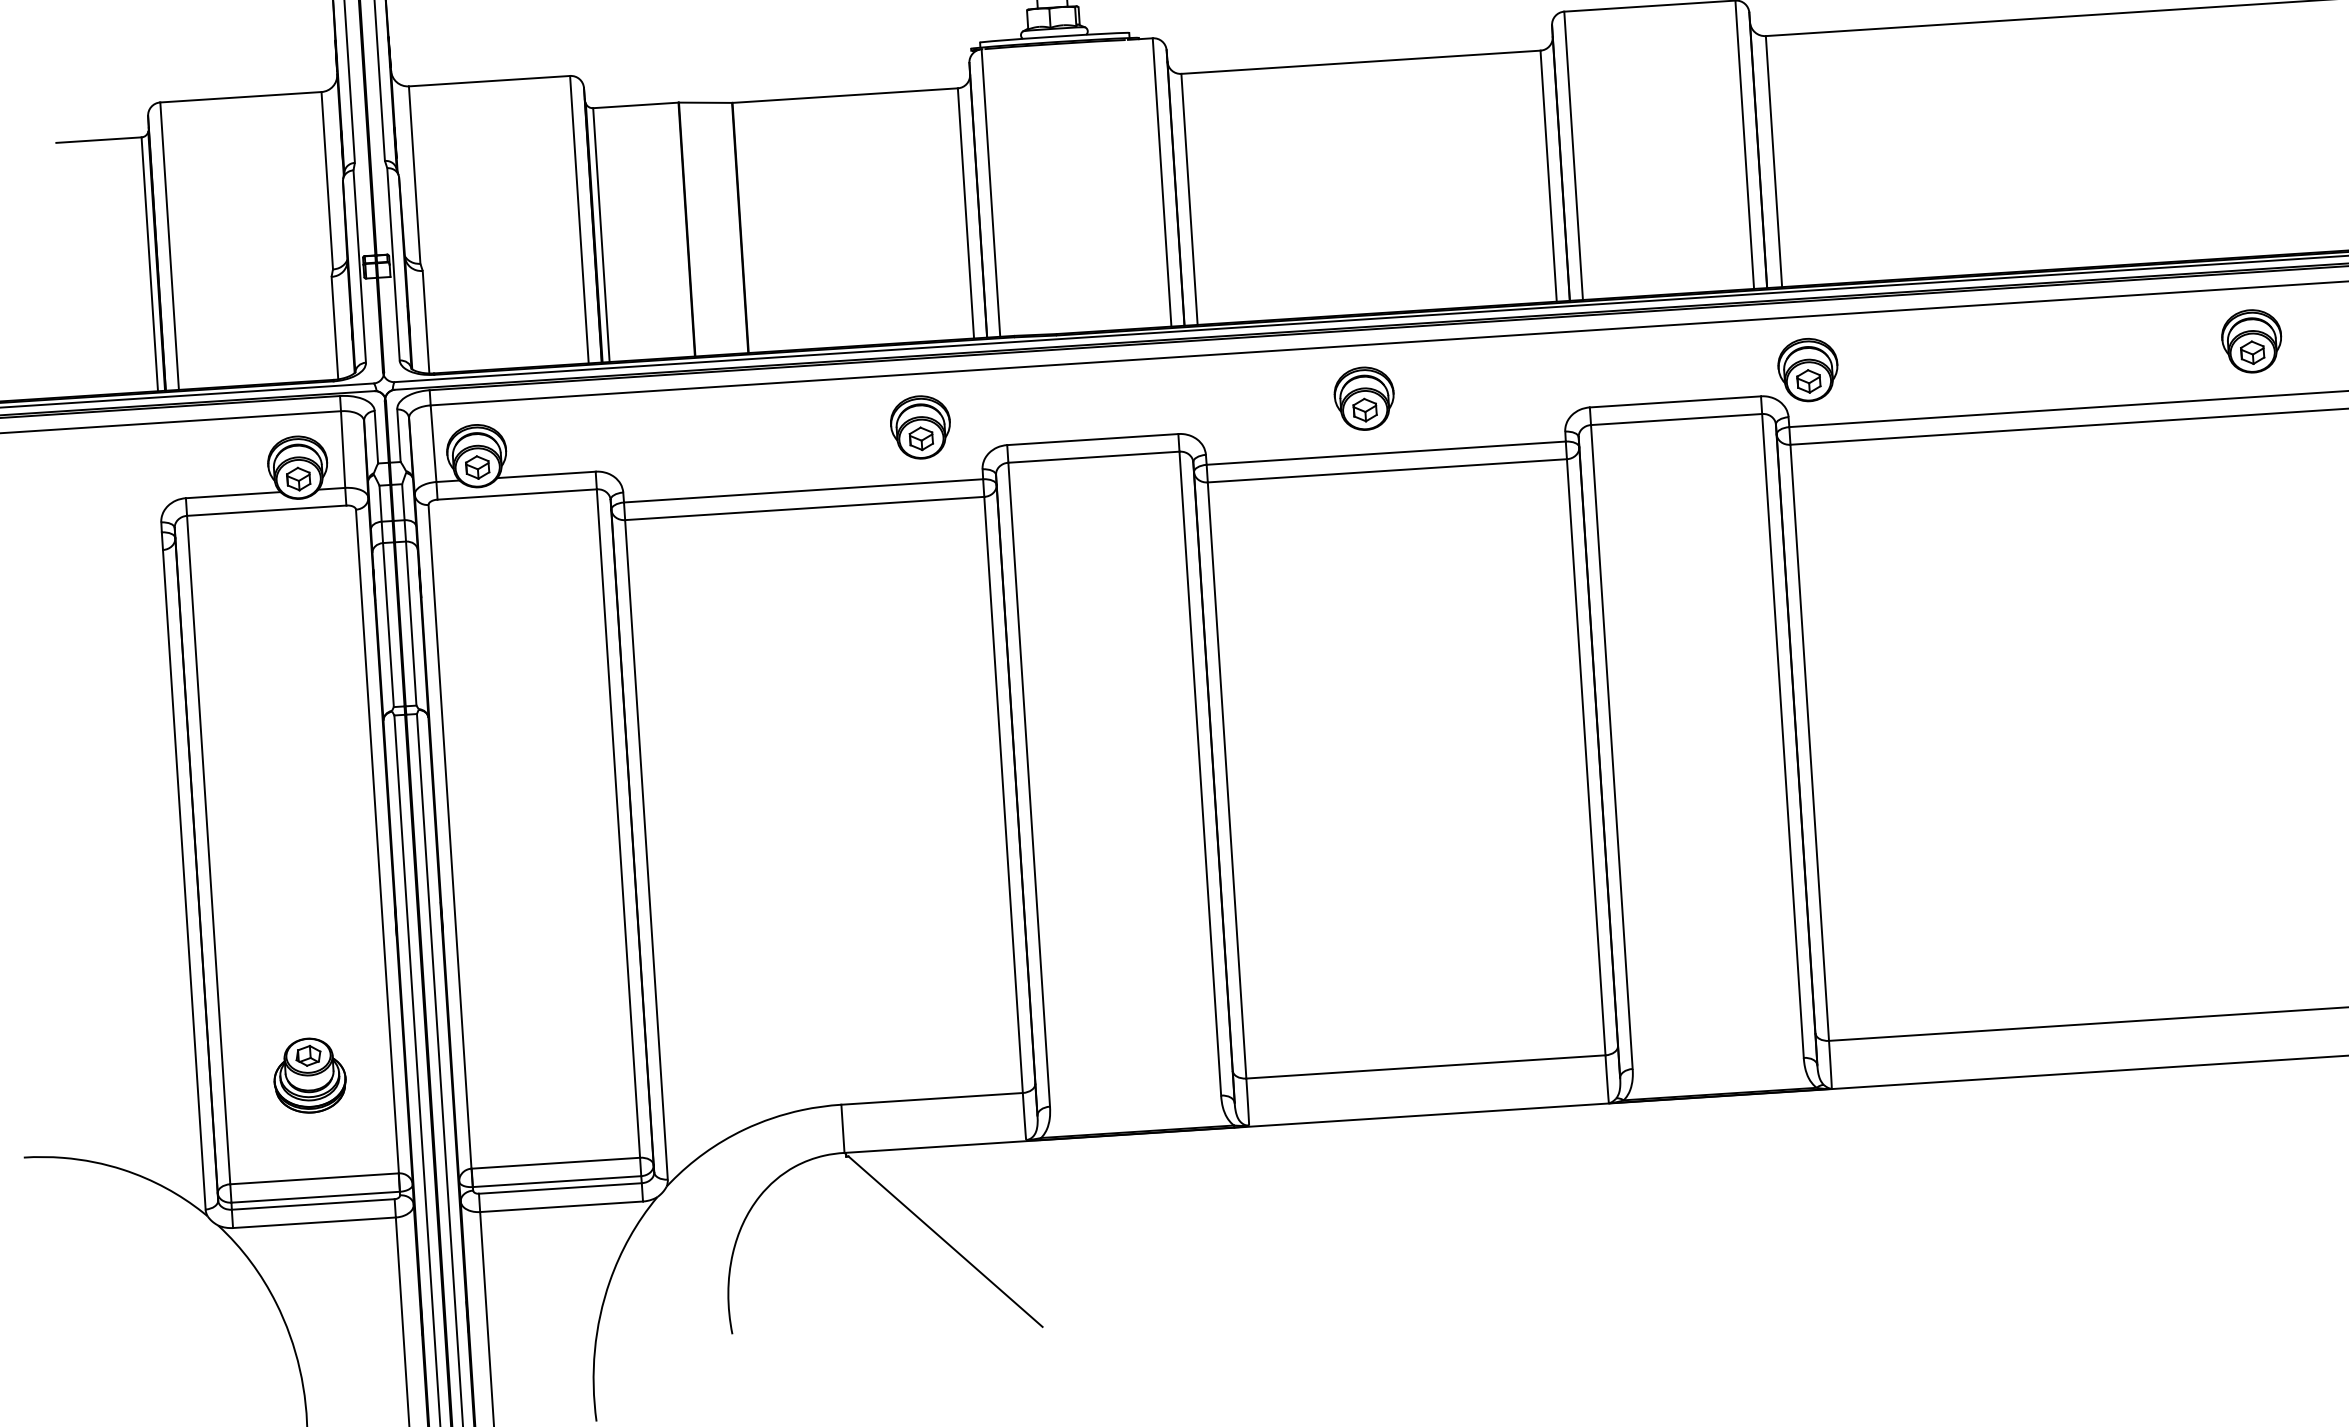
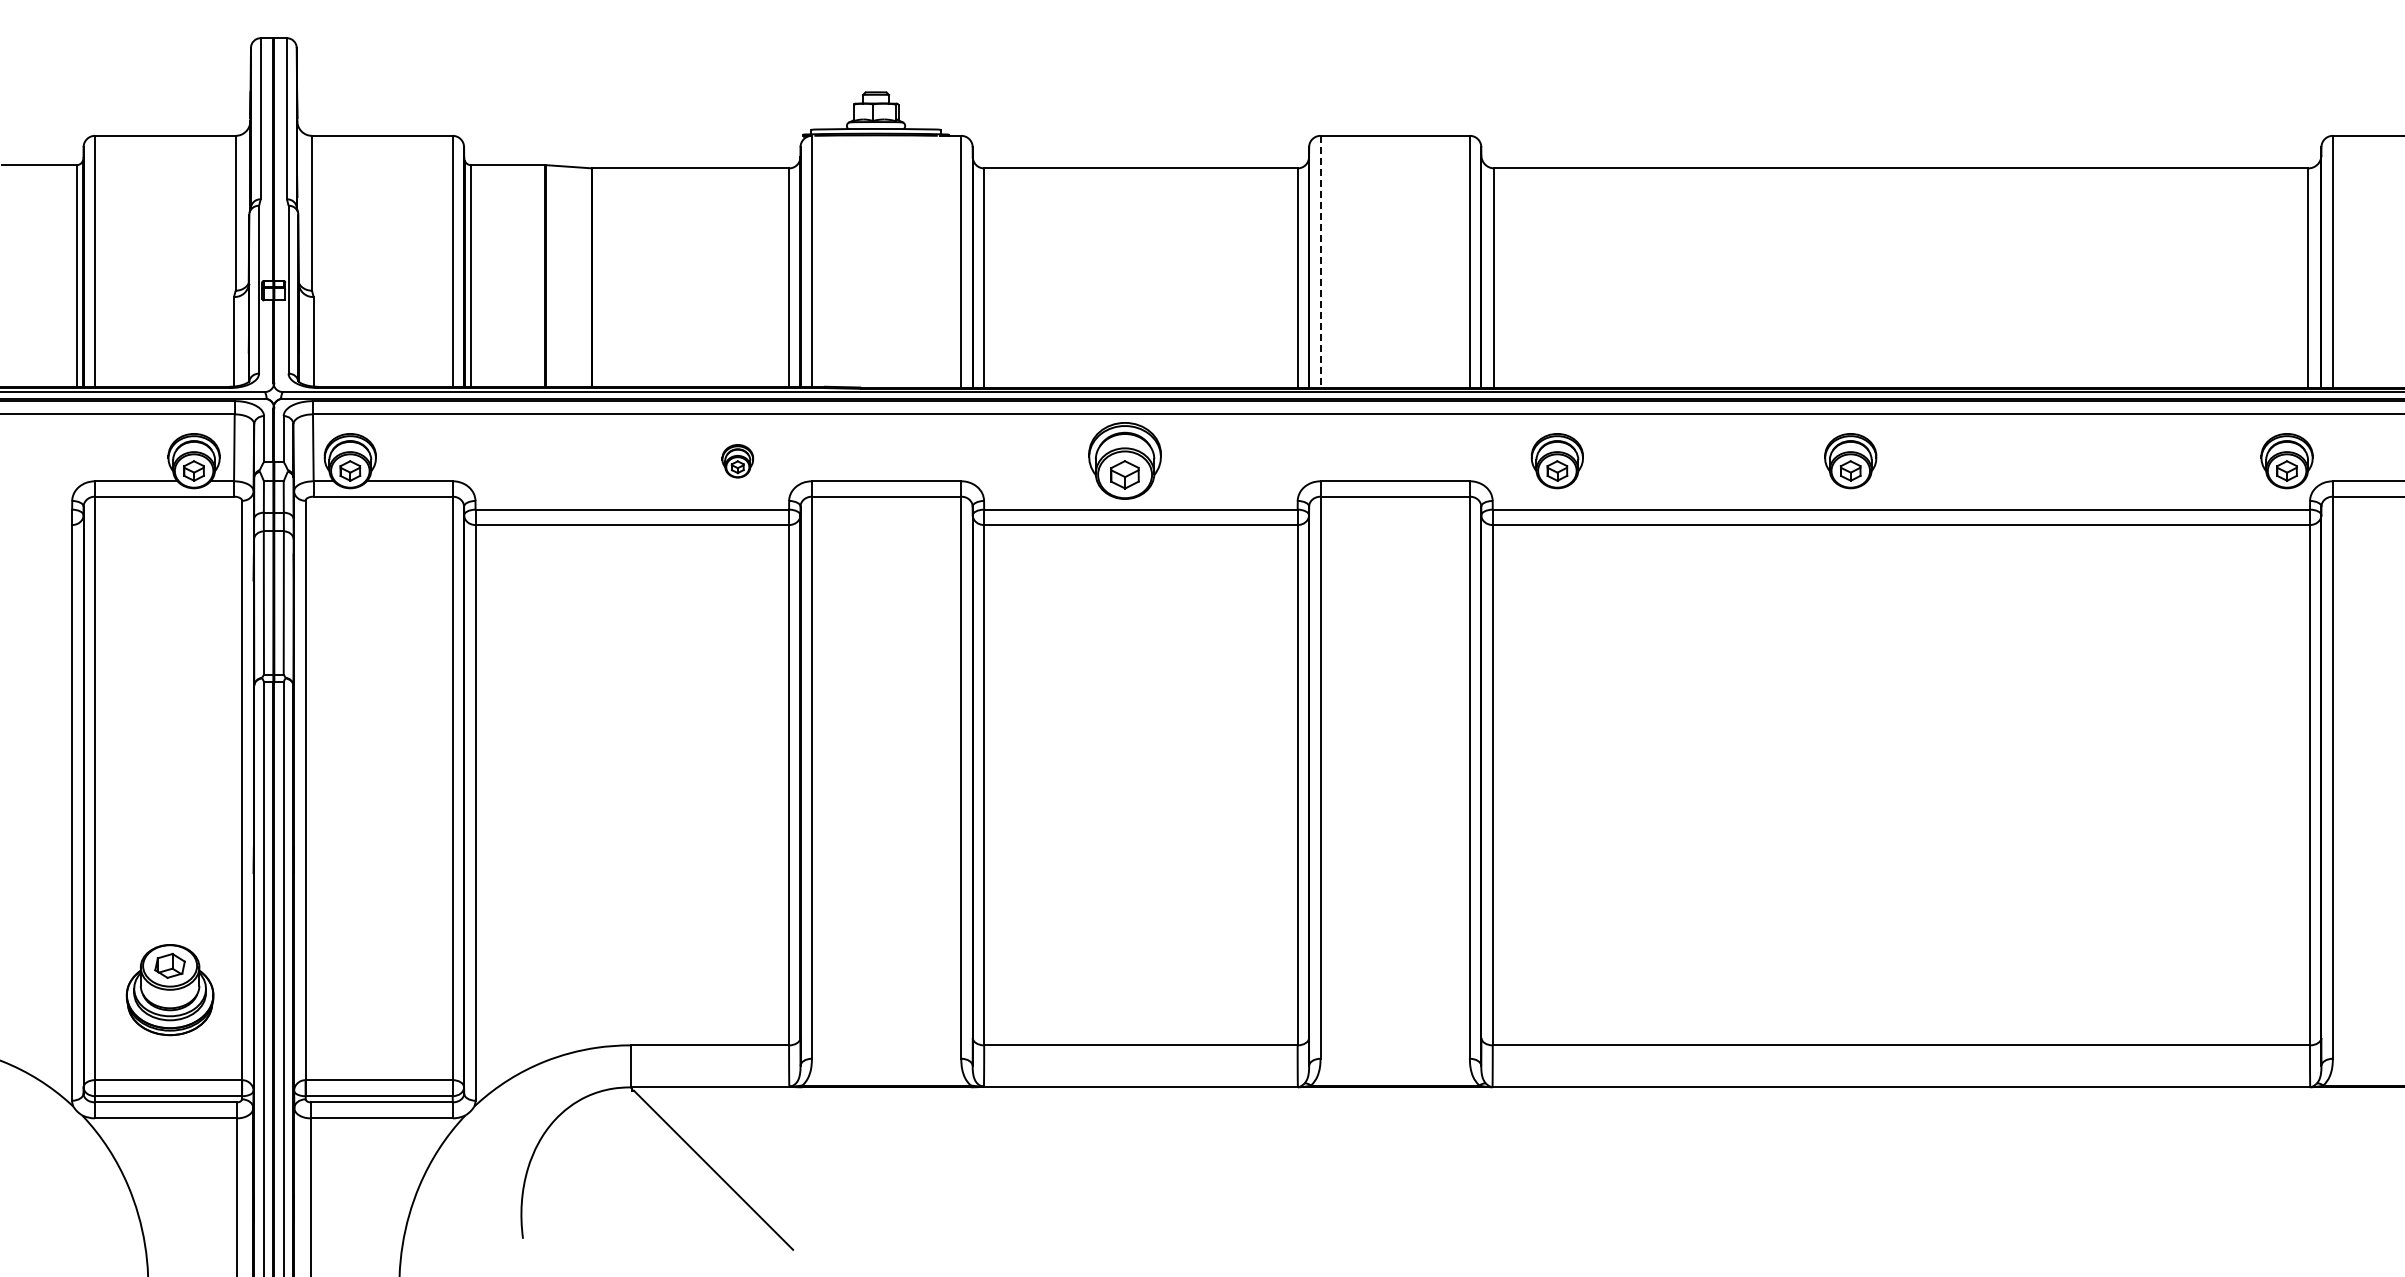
line: (1573, 155) -> (1320, 261), solid -> dashed
part: (2251, 341) -> (1850, 461), moved
part: (1807, 370) -> (1556, 461), moved
part: (1363, 399) -> (1124, 461), size x1.4
part: (920, 427) -> (737, 461), size x0.6
part: (310, 1075) -> (170, 990), size x1.4

